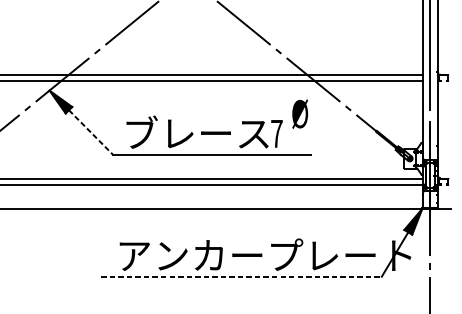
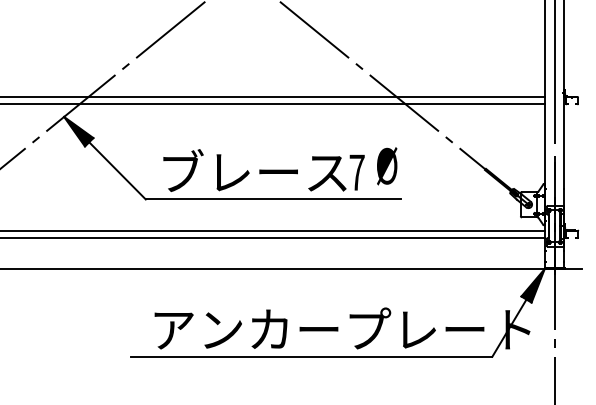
text: (300, 114) -> (387, 166), moved
line: (90, 132) -> (117, 171), dashed -> solid
line: (241, 276) -> (311, 356), dashed -> solid

